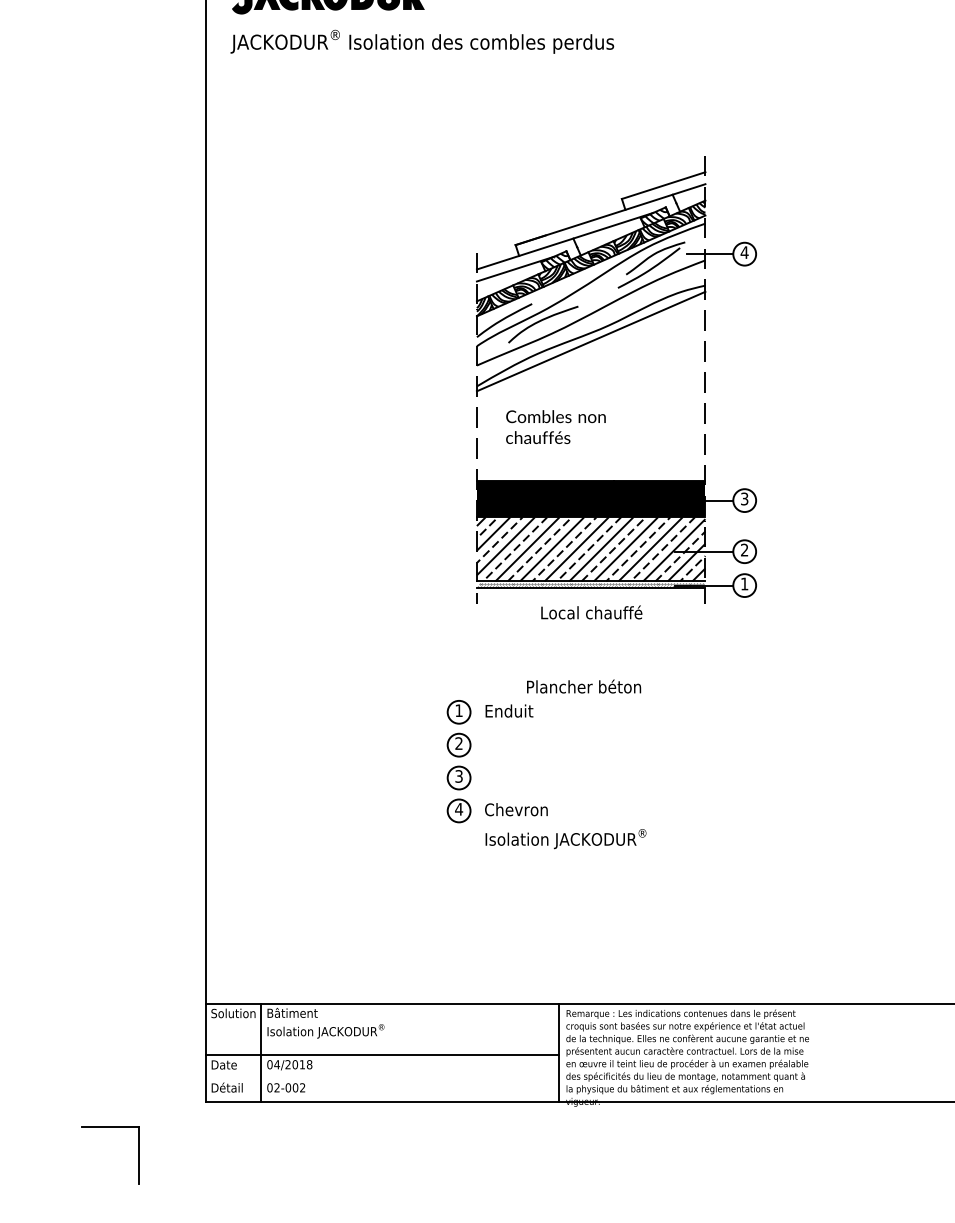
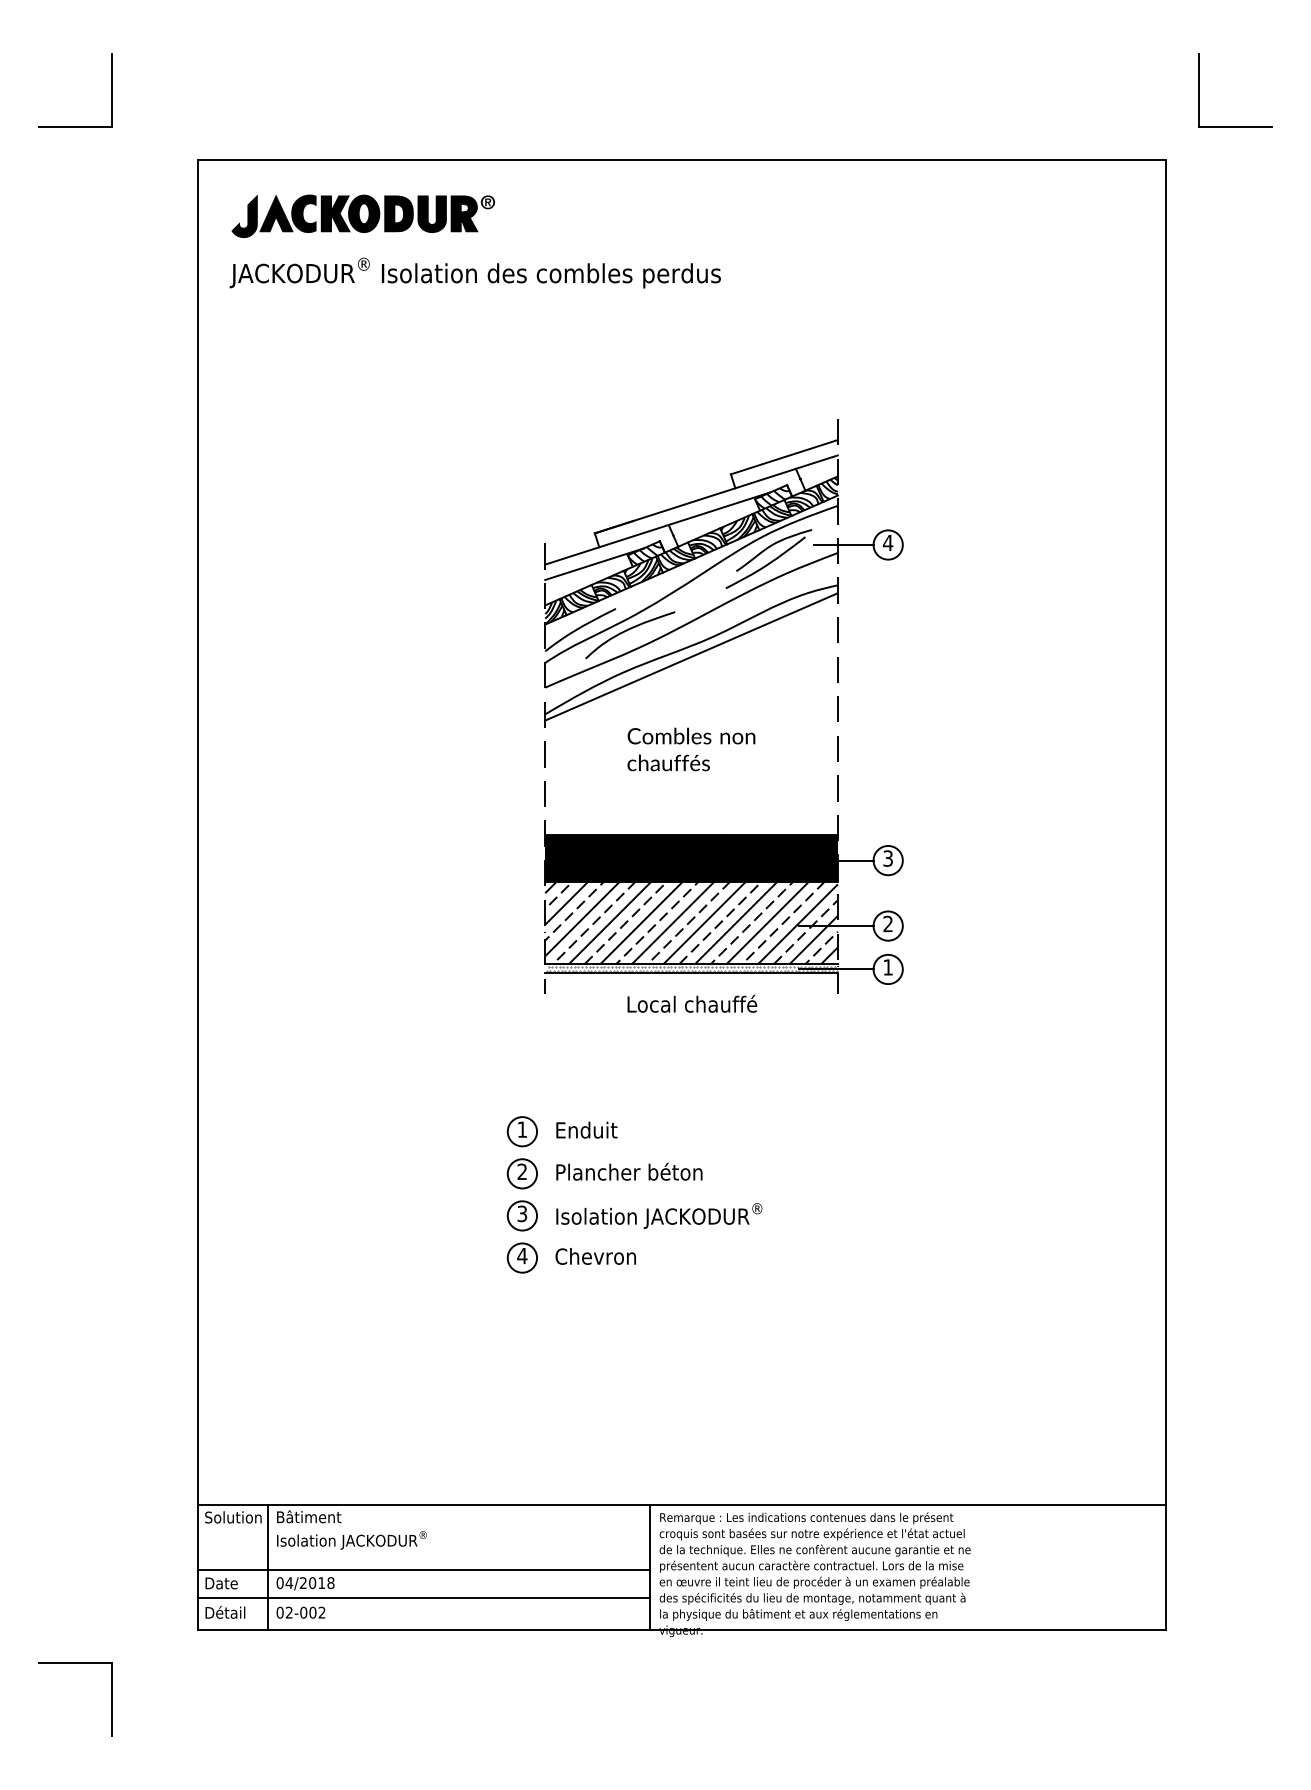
text: (556, 427) -> (691, 749), moved
text: (584, 686) -> (629, 1171), moved
text: (566, 838) -> (659, 1215), moved
line: (381, 1076) -> (423, 1598), added

